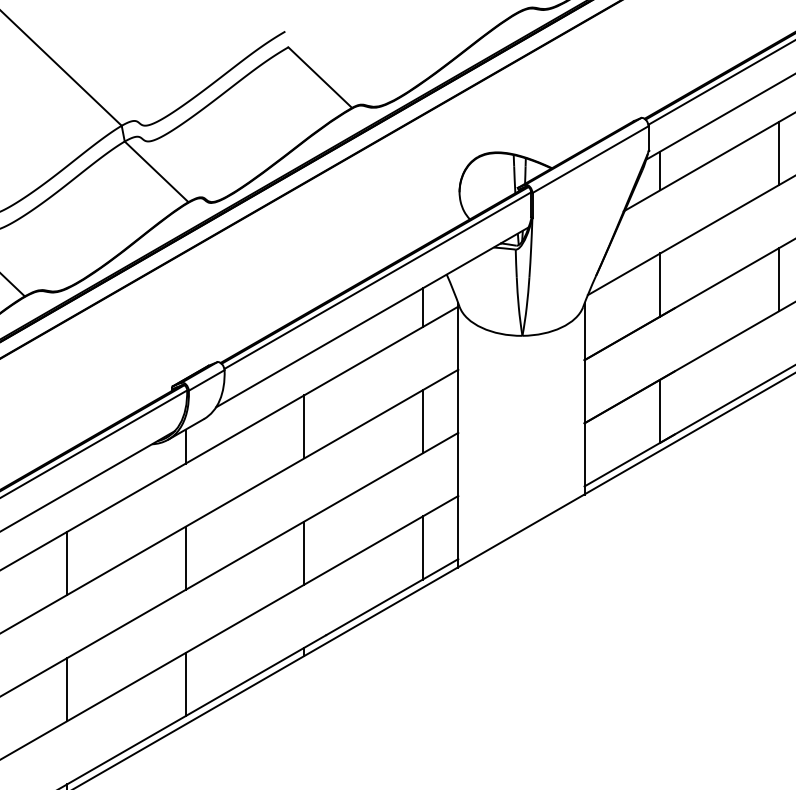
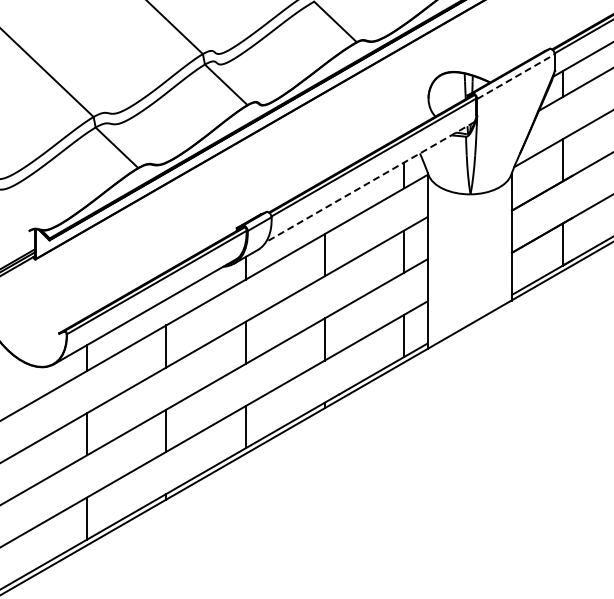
line: (591, 159) -> (516, 76), solid -> dashed
line: (371, 318) -> (369, 182), solid -> dashed

